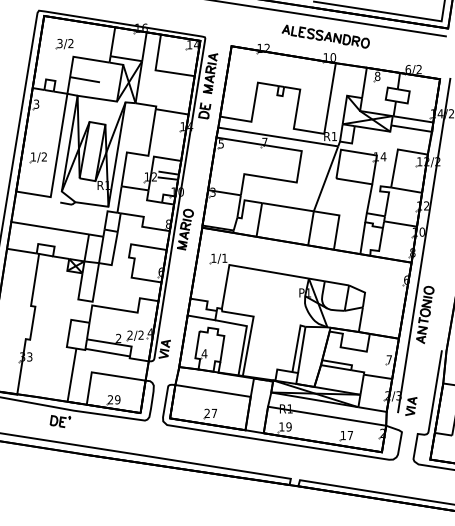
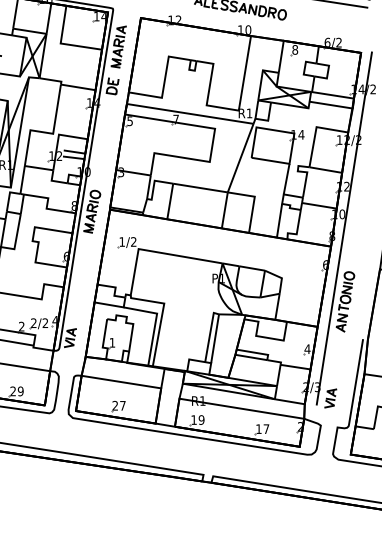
text: (224, 257) -> (133, 241), 1/1 -> 1/2
text: (204, 353) -> (112, 342), 4 -> 1
text: (389, 359) -> (307, 348), 7 -> 4

